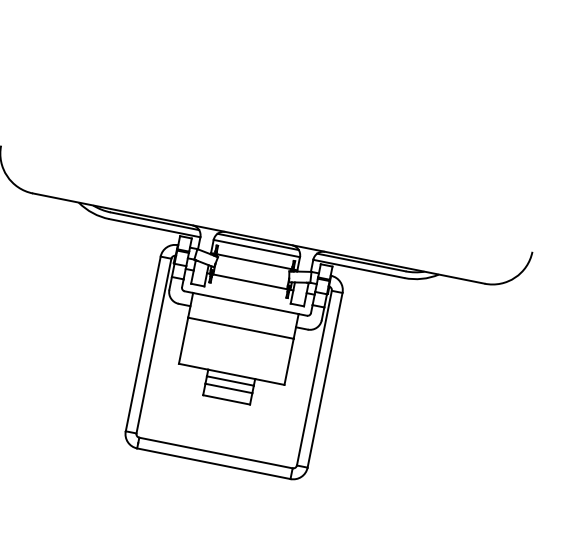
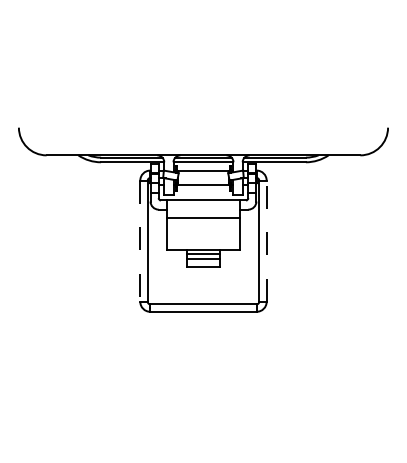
line: (143, 344) -> (140, 241), solid -> dashed
line: (324, 380) -> (266, 241), solid -> dashed

